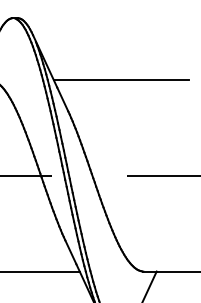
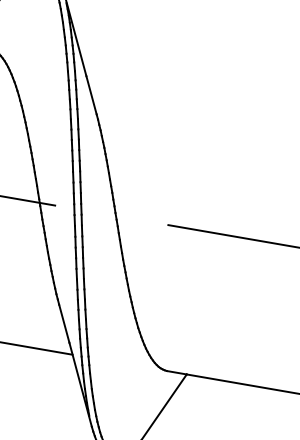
line: (120, 80) -> (182, 81), removed

